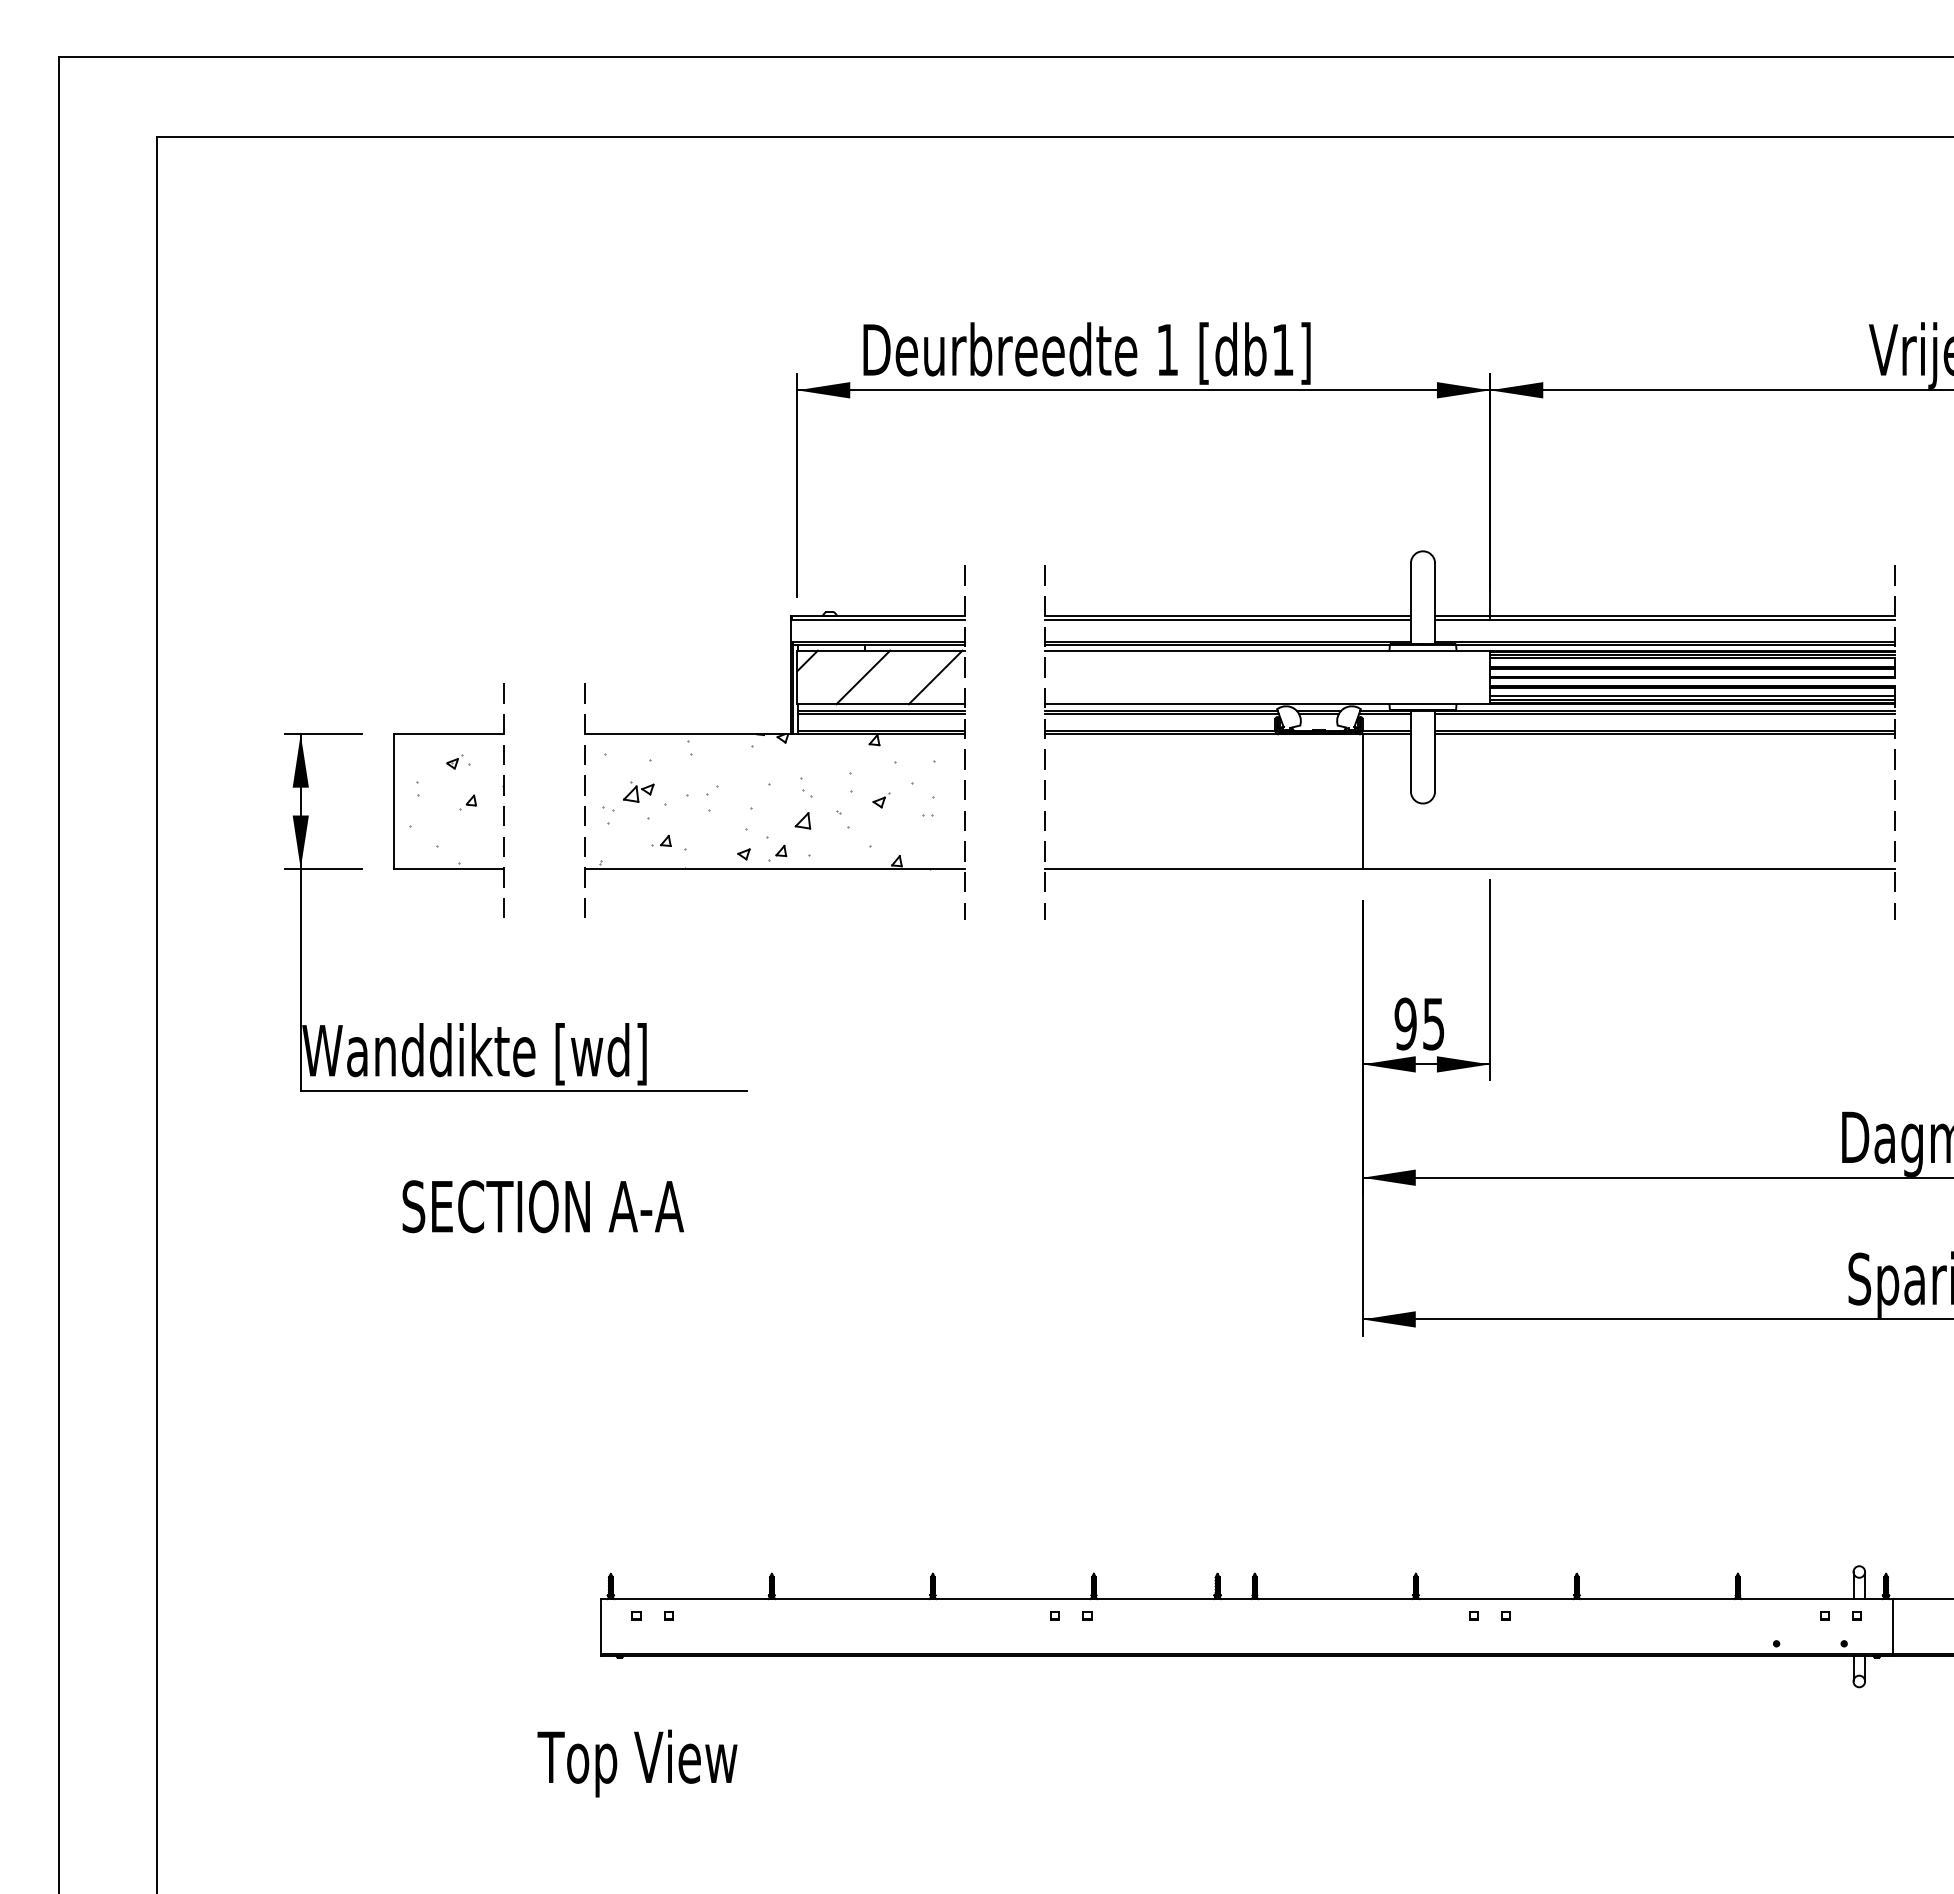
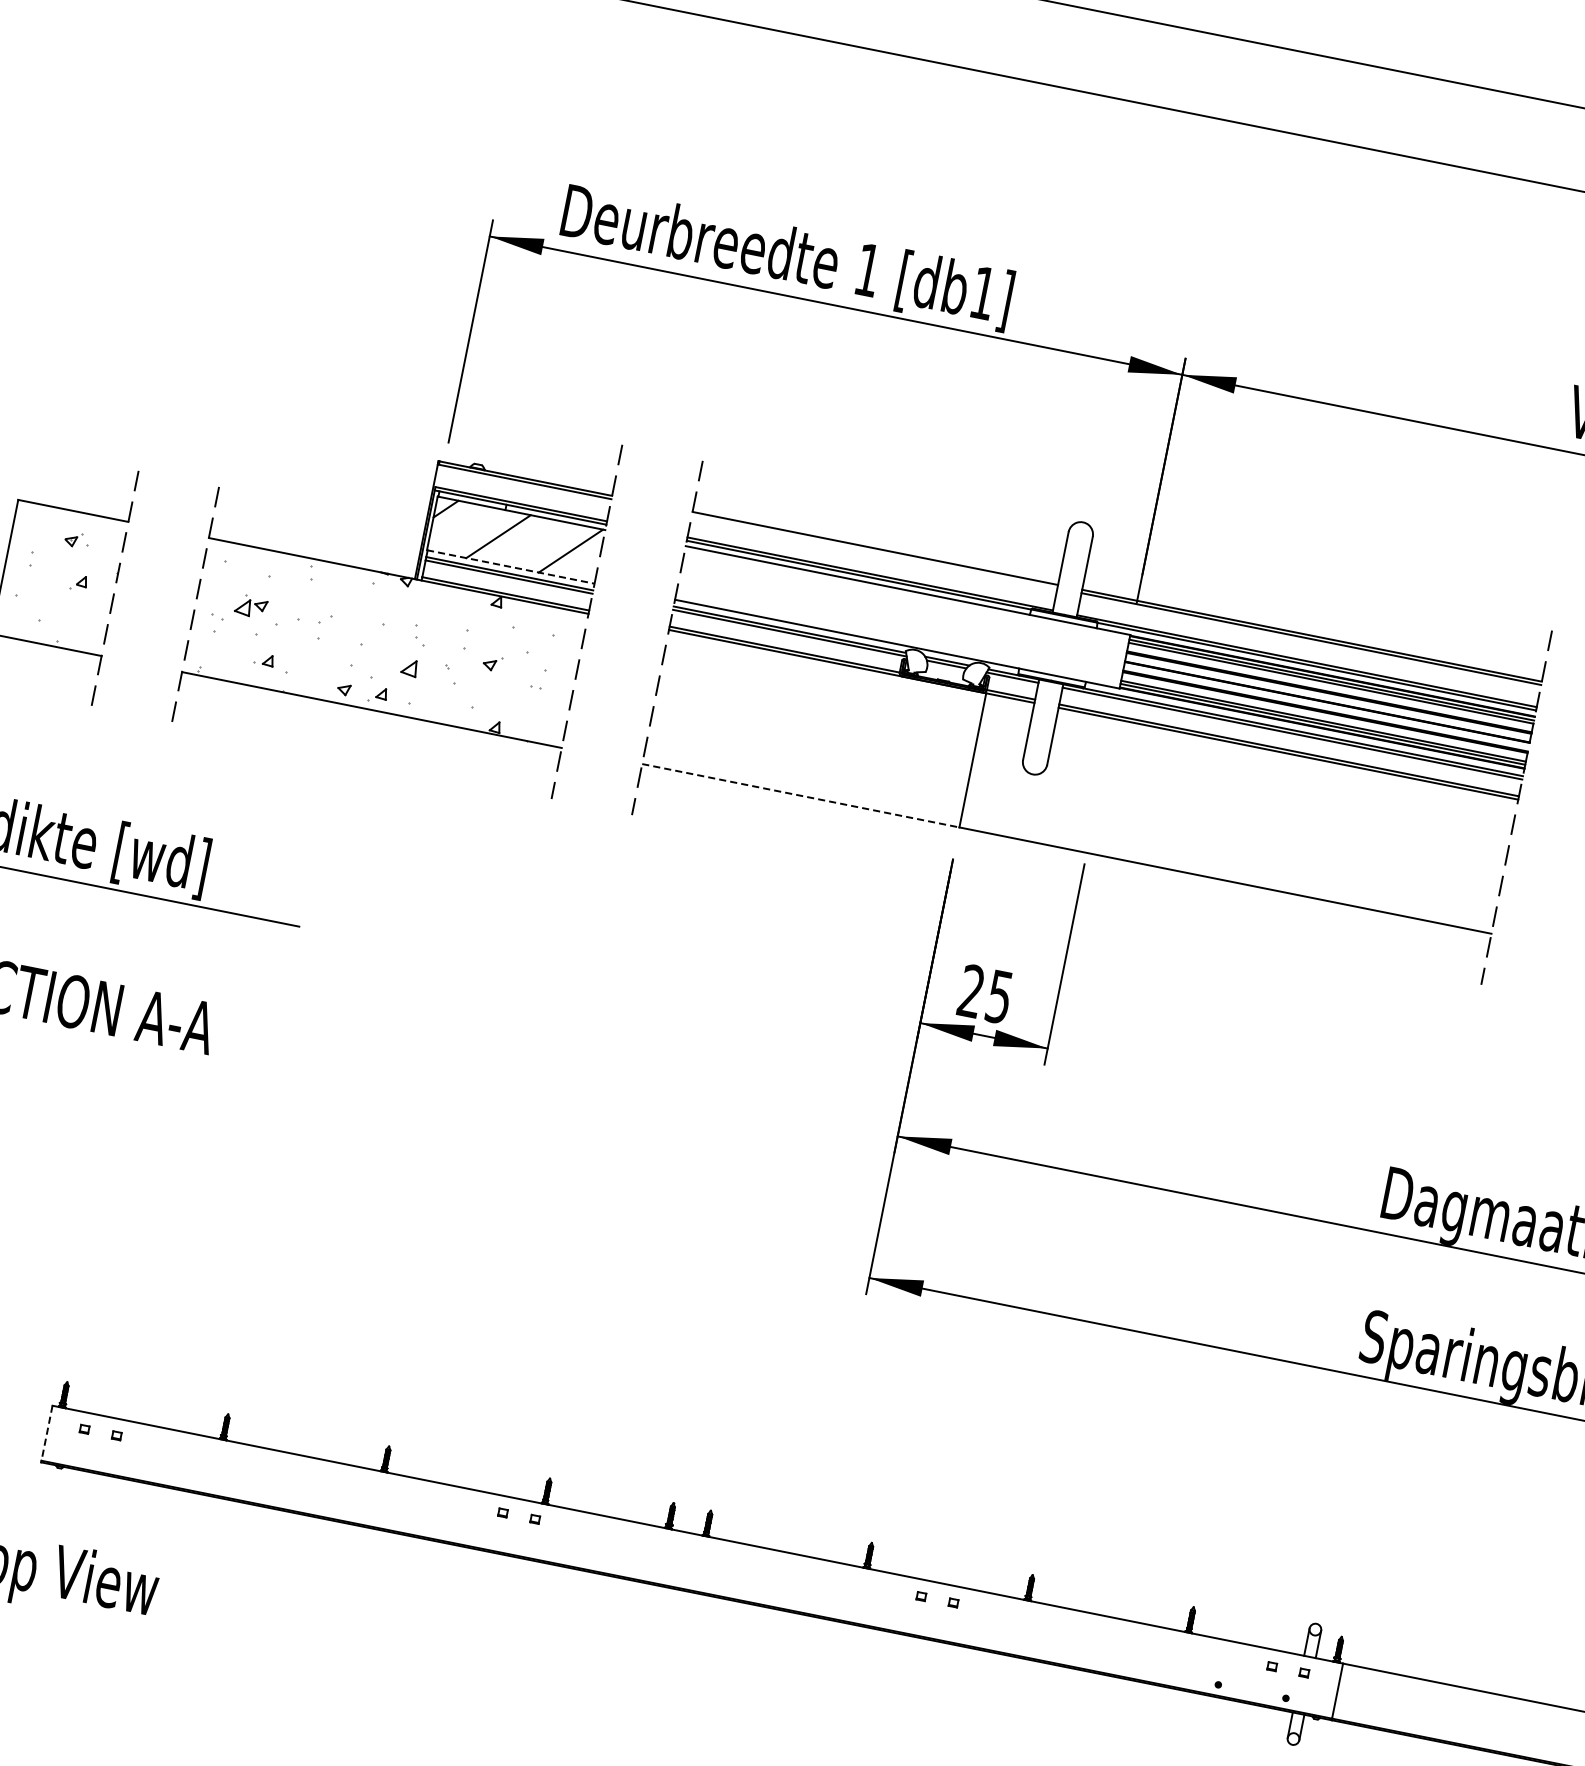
line: (1227, 619) -> (874, 551), removed
line: (880, 704) -> (510, 567), solid -> dashed
line: (1203, 868) -> (800, 795), solid -> dashed
text: (1405, 1023) -> (971, 990), 95 -> 25
line: (601, 1626) -> (47, 1432), solid -> dashed

